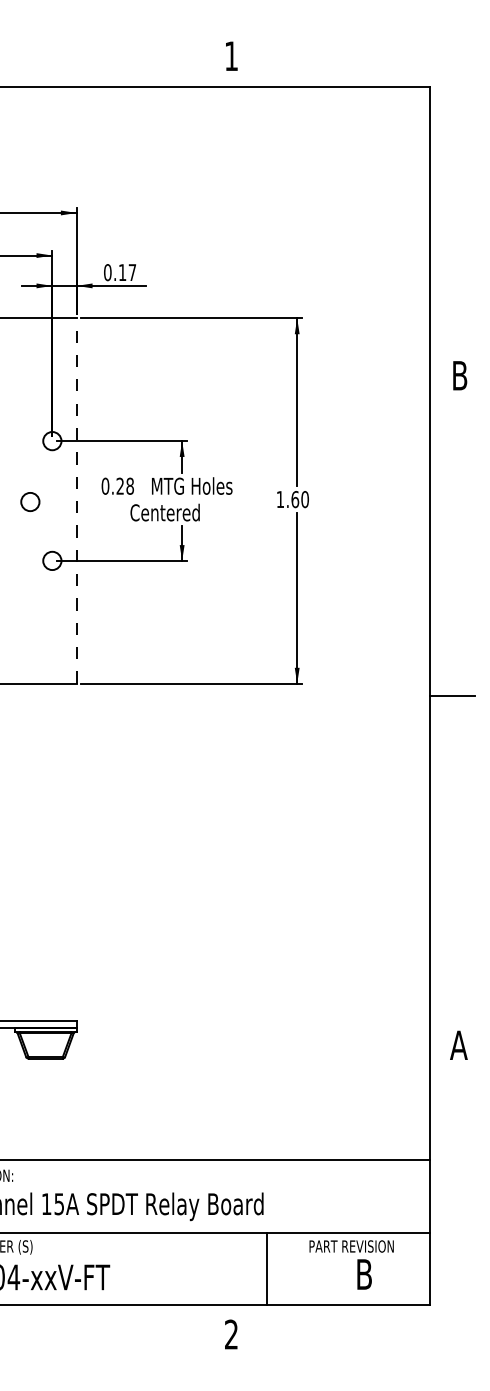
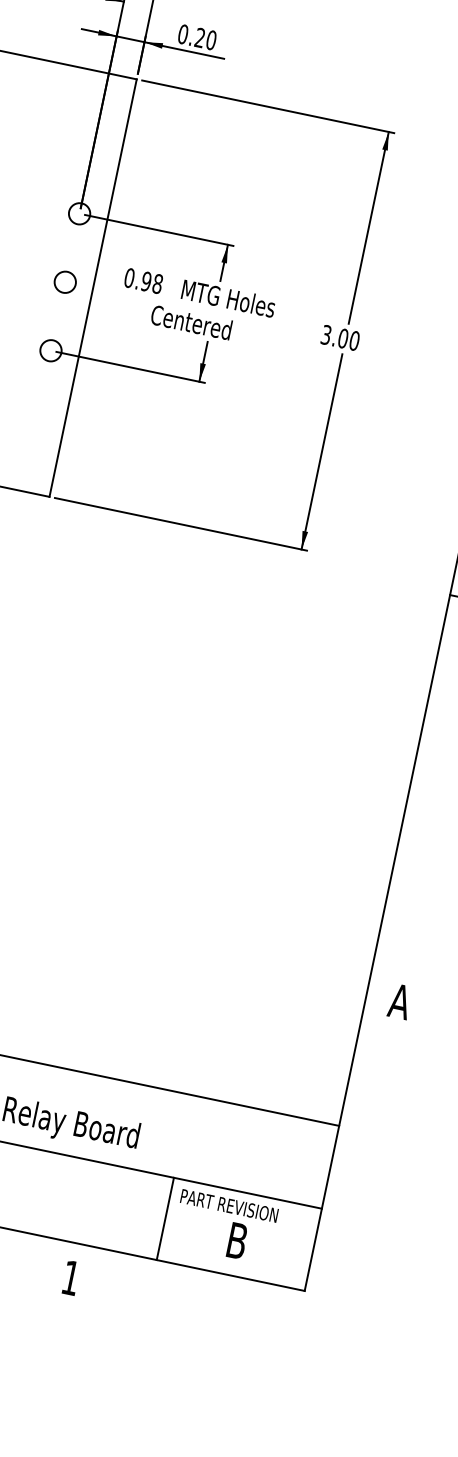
text: (127, 272) -> (205, 38), 0.17 -> 0.20
text: (120, 485) -> (146, 280), 0.28 -> 0.98
text: (287, 499) -> (334, 336), 1.60 -> 3.00
circle: (30, 501) -> (65, 281), moved
line: (76, 501) -> (92, 288), dashed -> solid
line: (267, 1268) -> (165, 1218), moved
text: (231, 1334) -> (71, 1277), 2 -> 1

